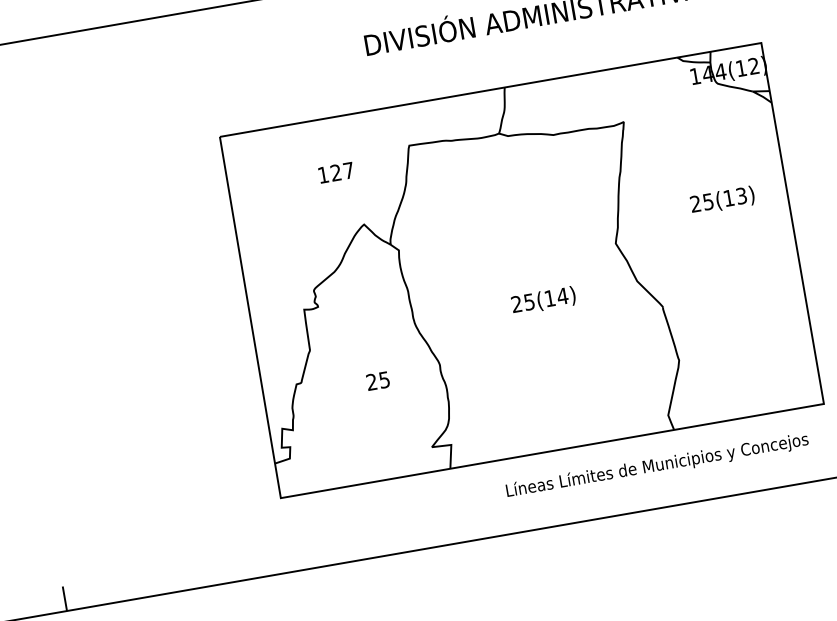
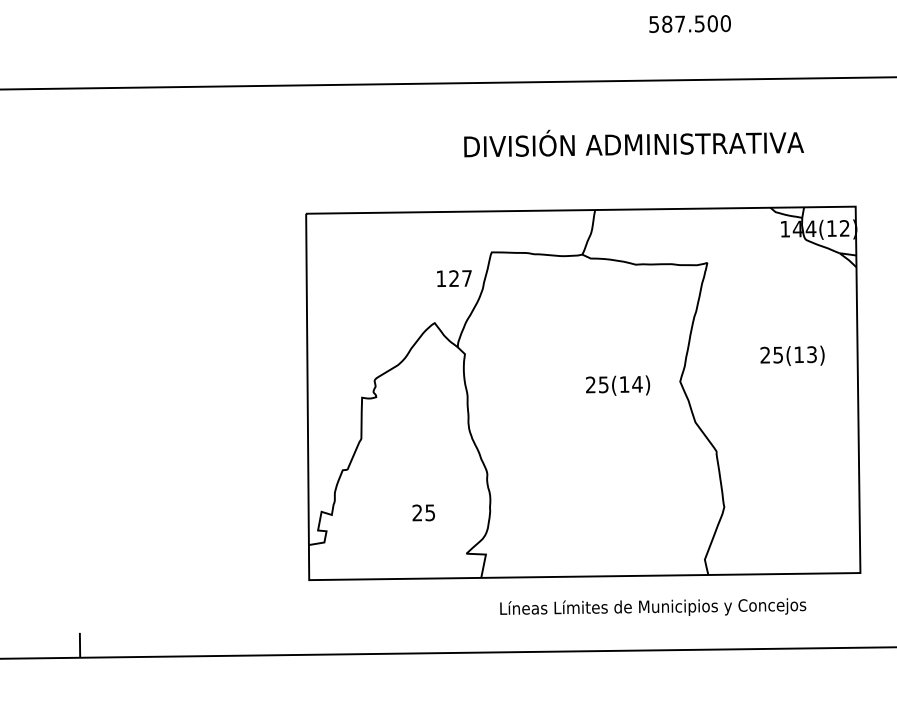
text: (336, 172) -> (454, 278), moved
text: (544, 300) -> (618, 385), moved
text: (377, 380) -> (423, 512), moved
text: (657, 464) -> (653, 606), moved

